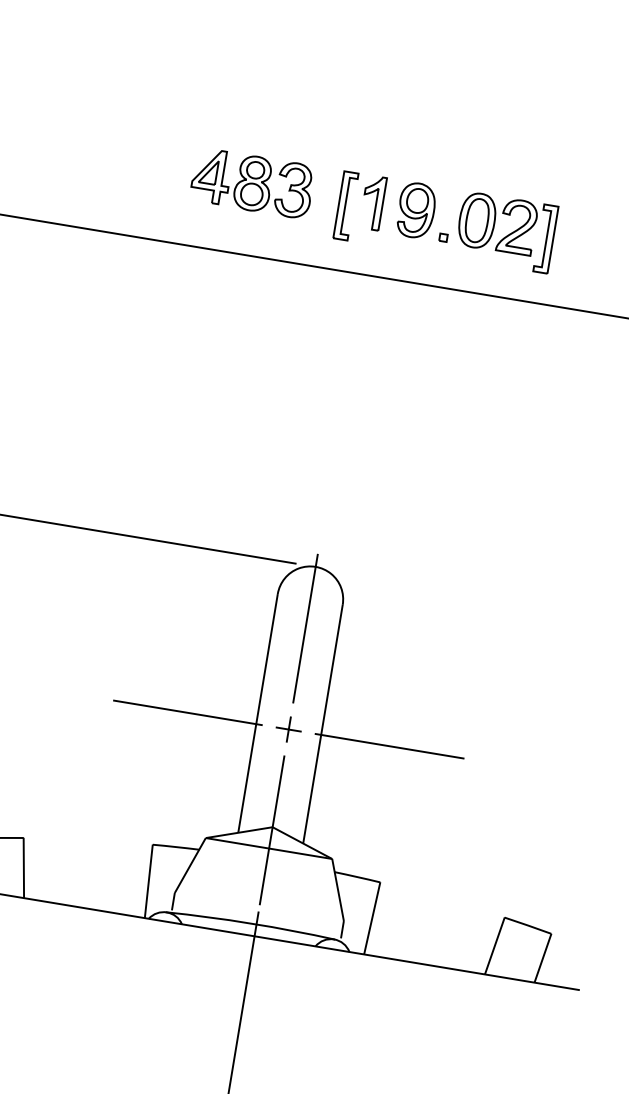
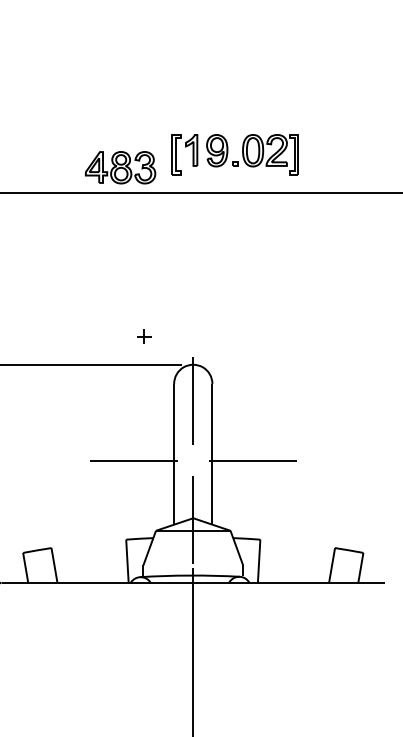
part: (252, 182) -> (120, 167), moved
part: (289, 729) -> (144, 336), moved

